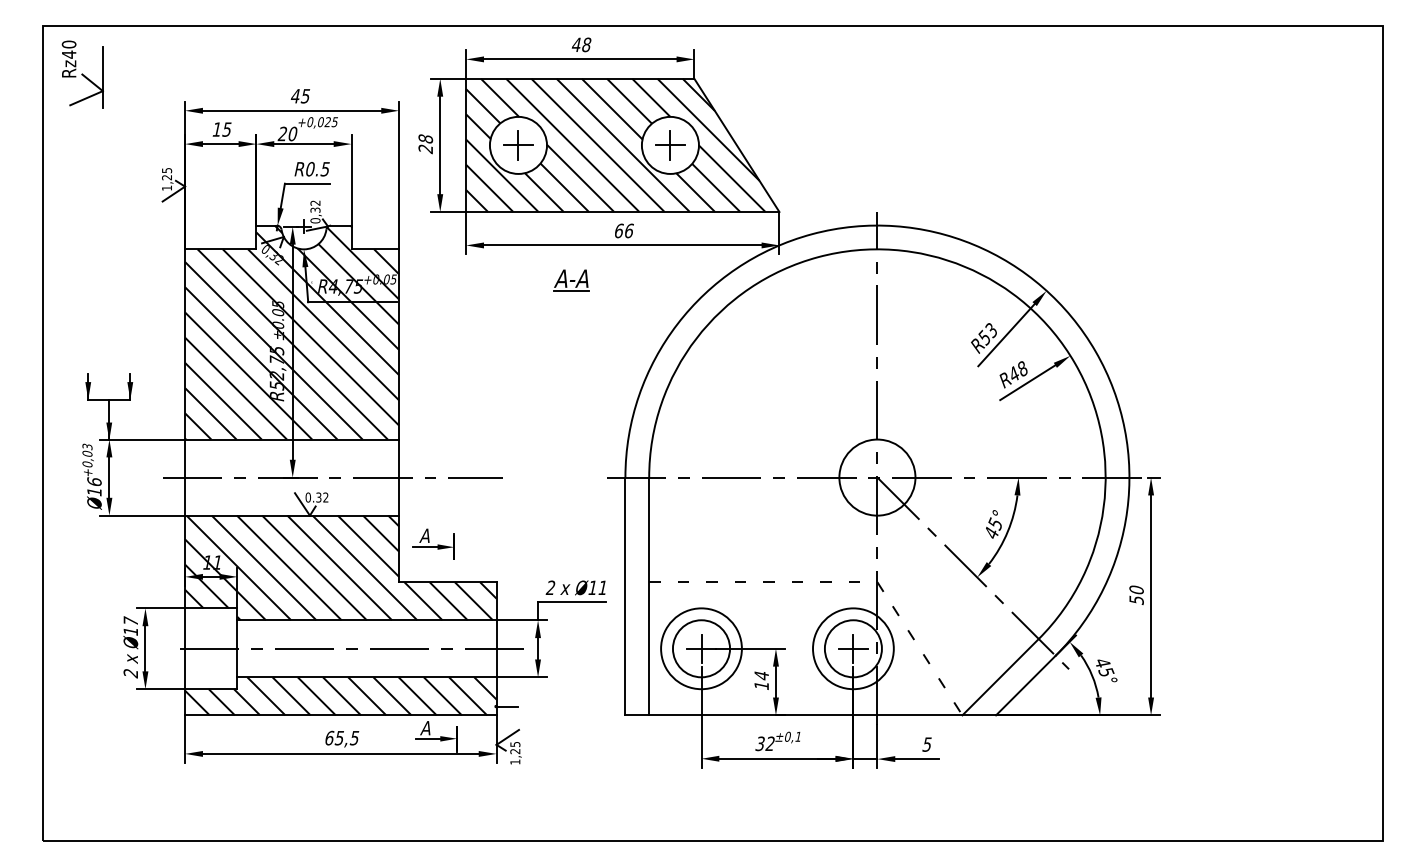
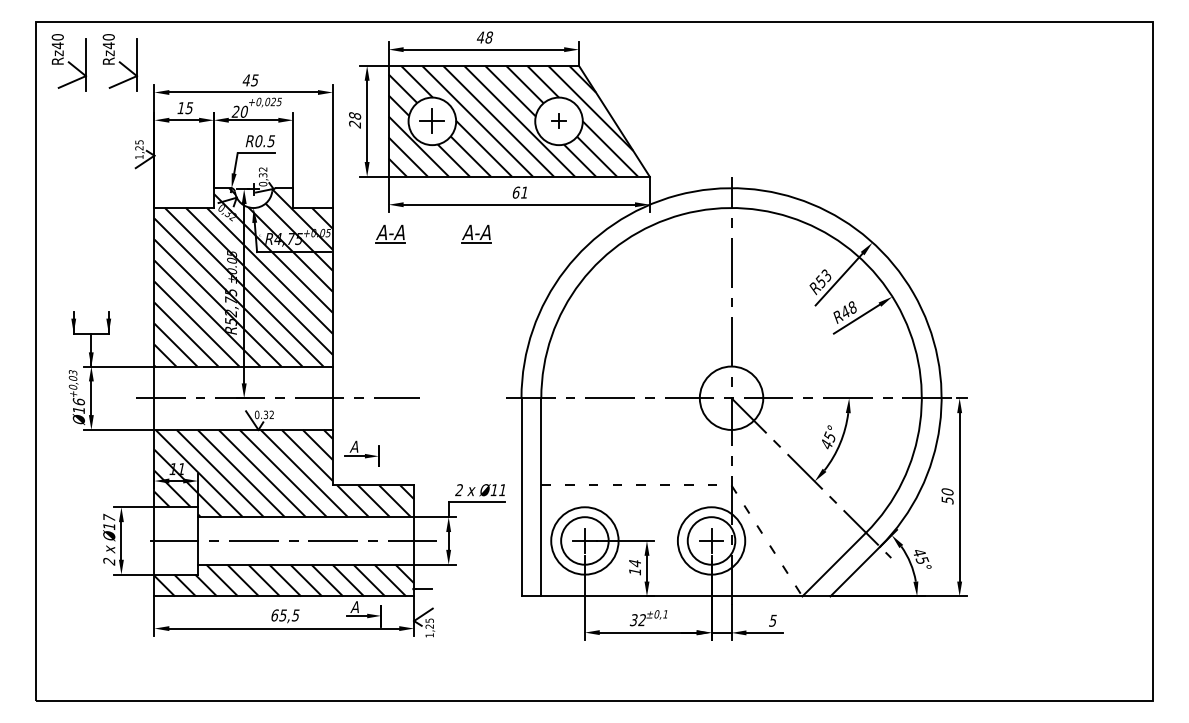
part: (144, 74) -> (120, 62), added
part: (669, 144) -> (558, 120), size x0.6
text: (629, 230) -> (524, 192), 66 -> 61
part: (468, 279) -> (390, 233), added

